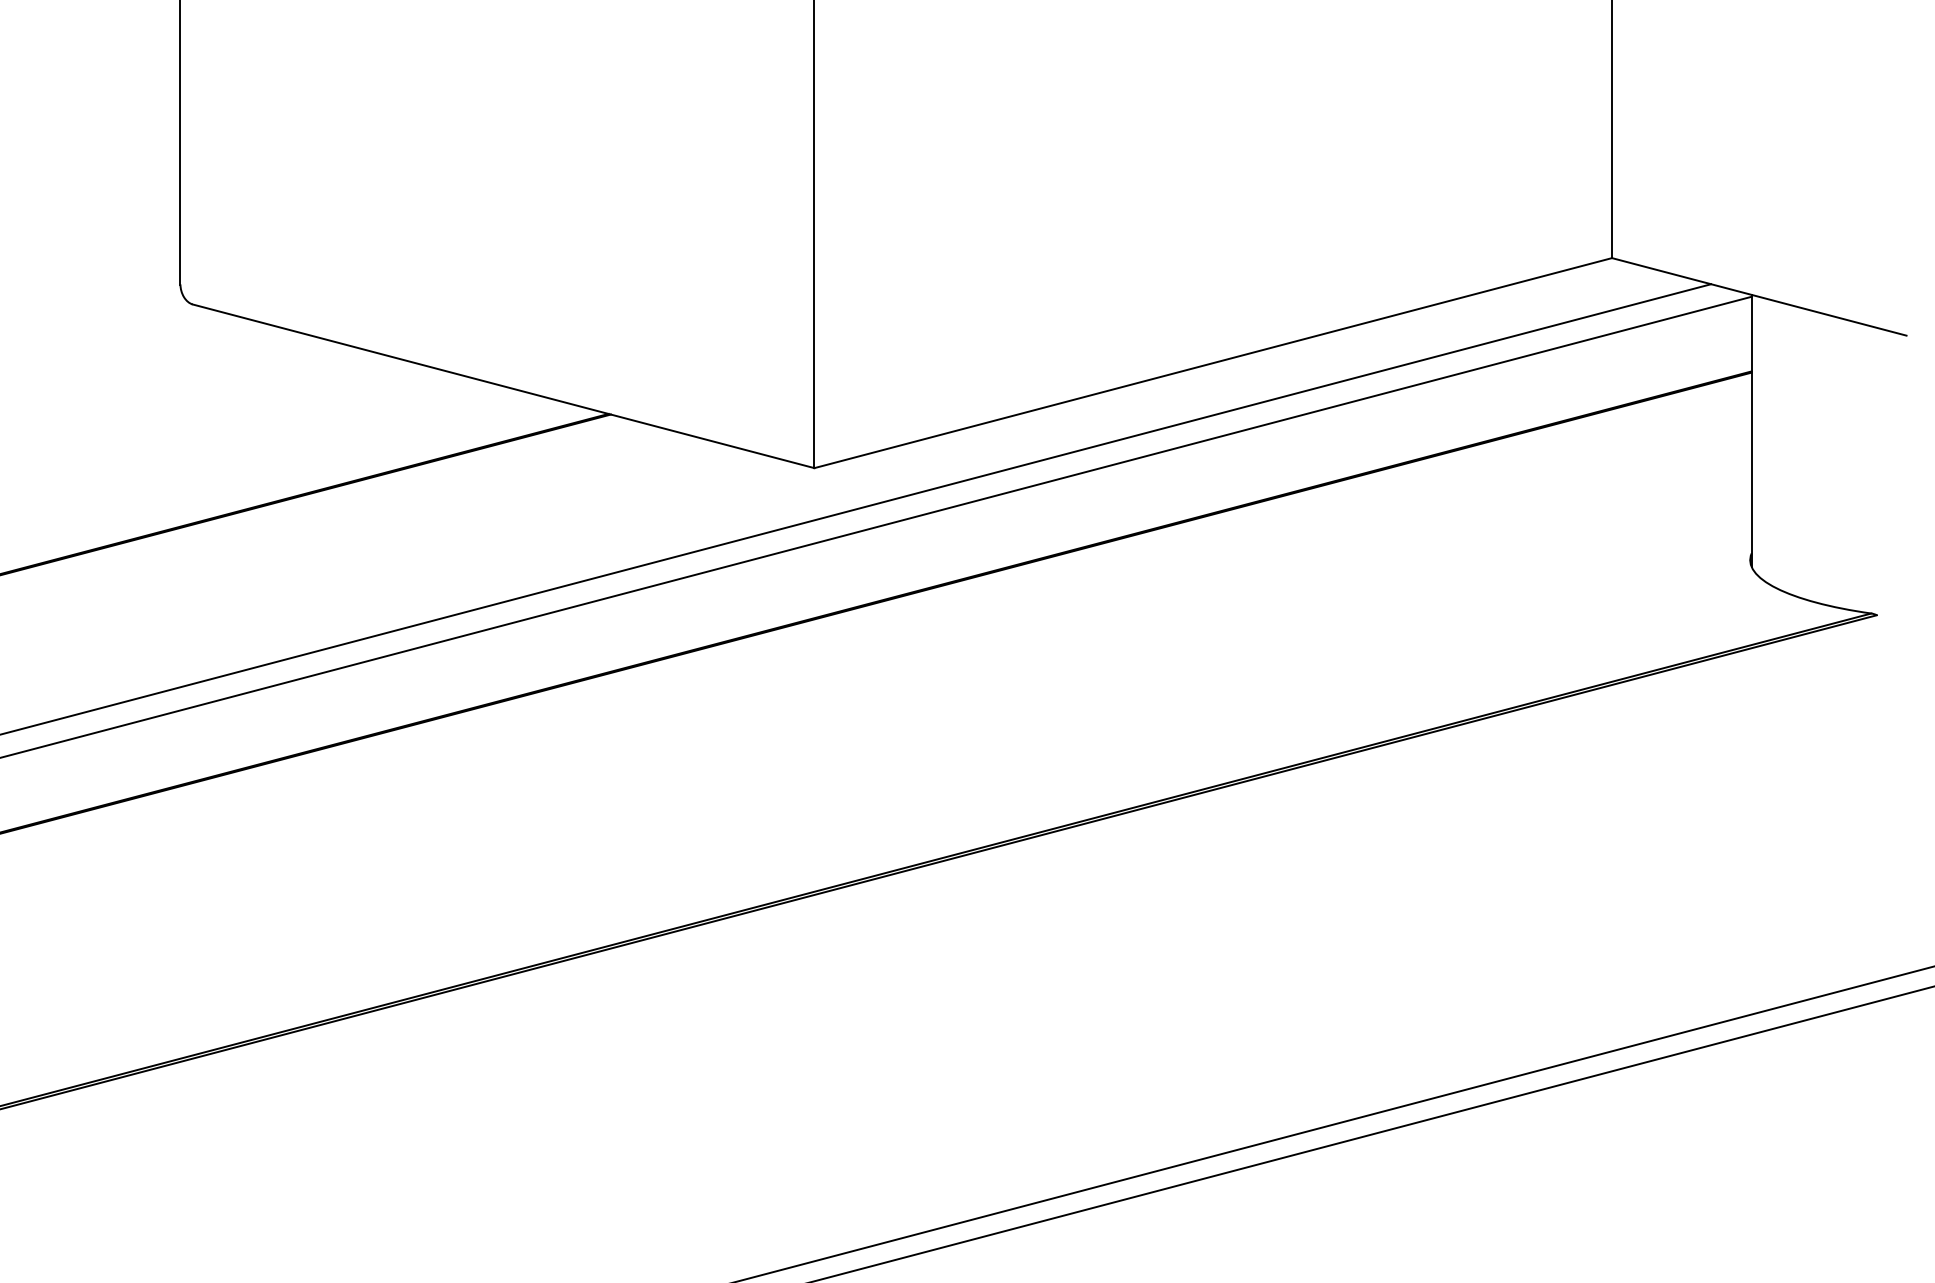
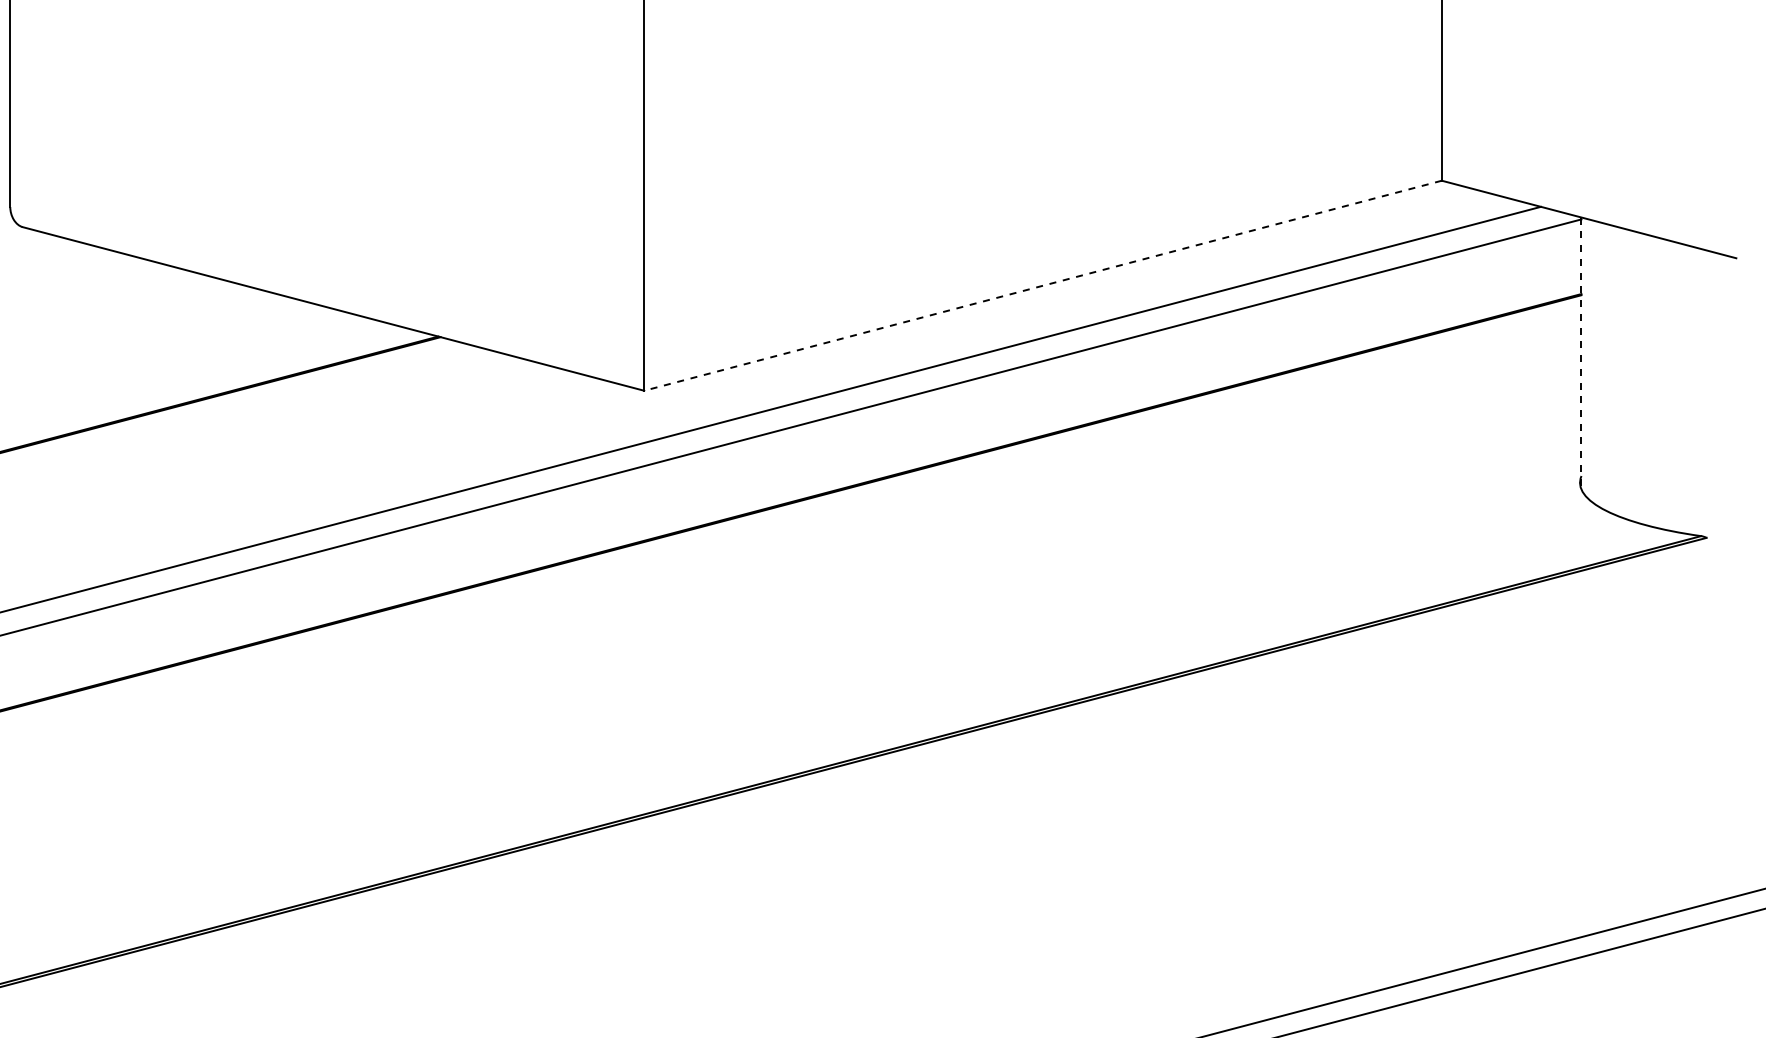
line: (1212, 363) -> (1042, 286), solid -> dashed
line: (1751, 431) -> (1581, 354), solid -> dashed

